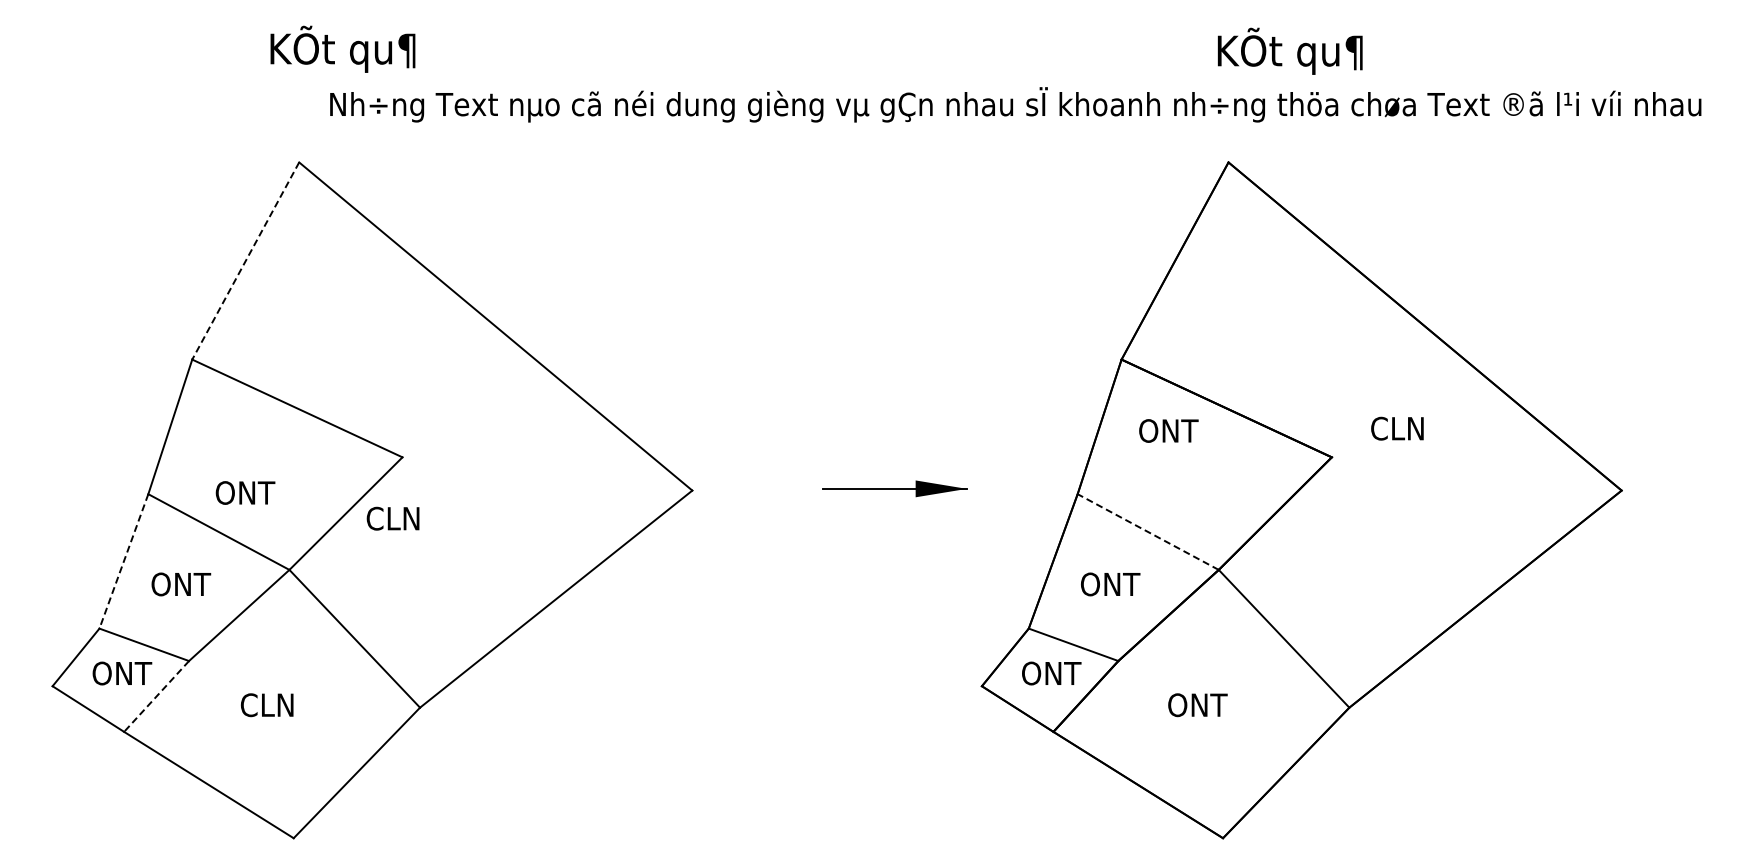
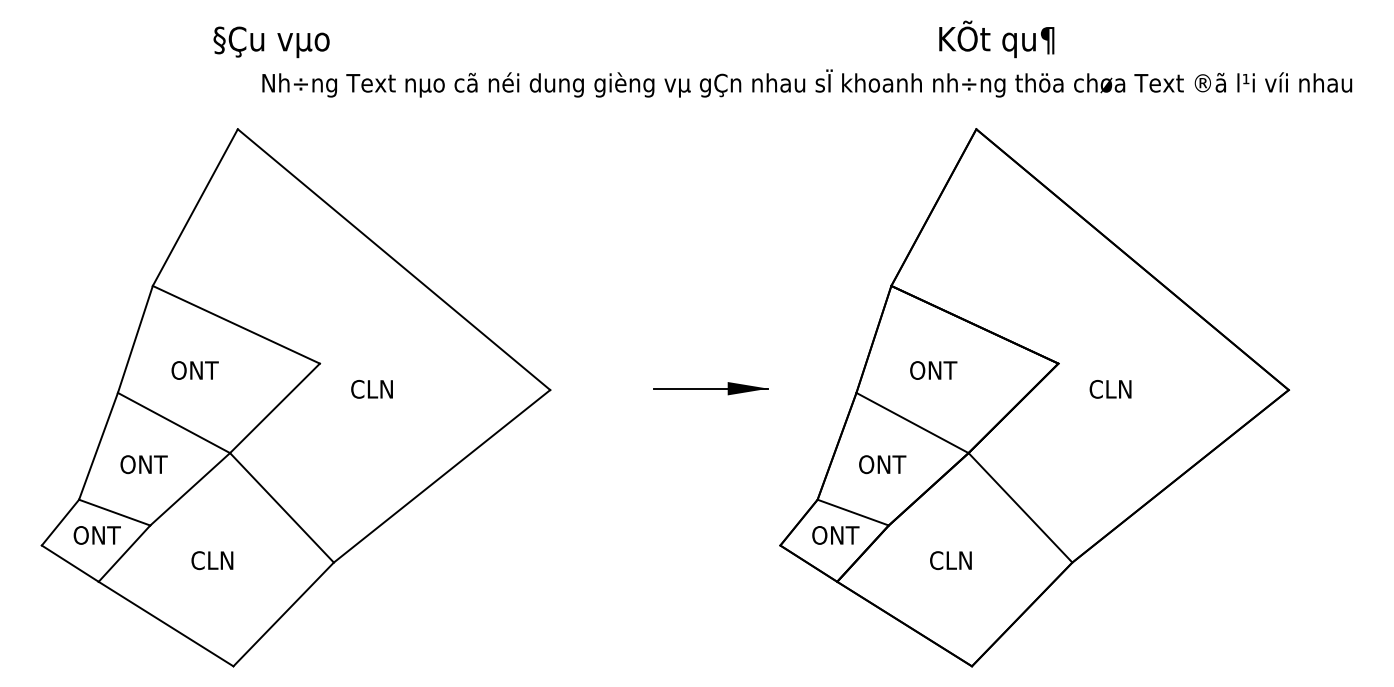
text: (341, 48) -> (271, 38), KÕt qu¶ -> §Çu vµo
text: (1289, 50) -> (996, 38), moved
line: (245, 261) -> (195, 208), dashed -> solid
text: (1397, 428) -> (1110, 389), moved
text: (1168, 430) -> (933, 370), moved
text: (245, 492) -> (195, 370), moved
text: (392, 518) -> (371, 389), moved
line: (1147, 531) -> (911, 422), dashed -> solid
line: (123, 561) -> (98, 446), dashed -> solid
line: (156, 696) -> (124, 553), dashed -> solid
text: (1197, 705) -> (951, 560), ONT -> CLN

